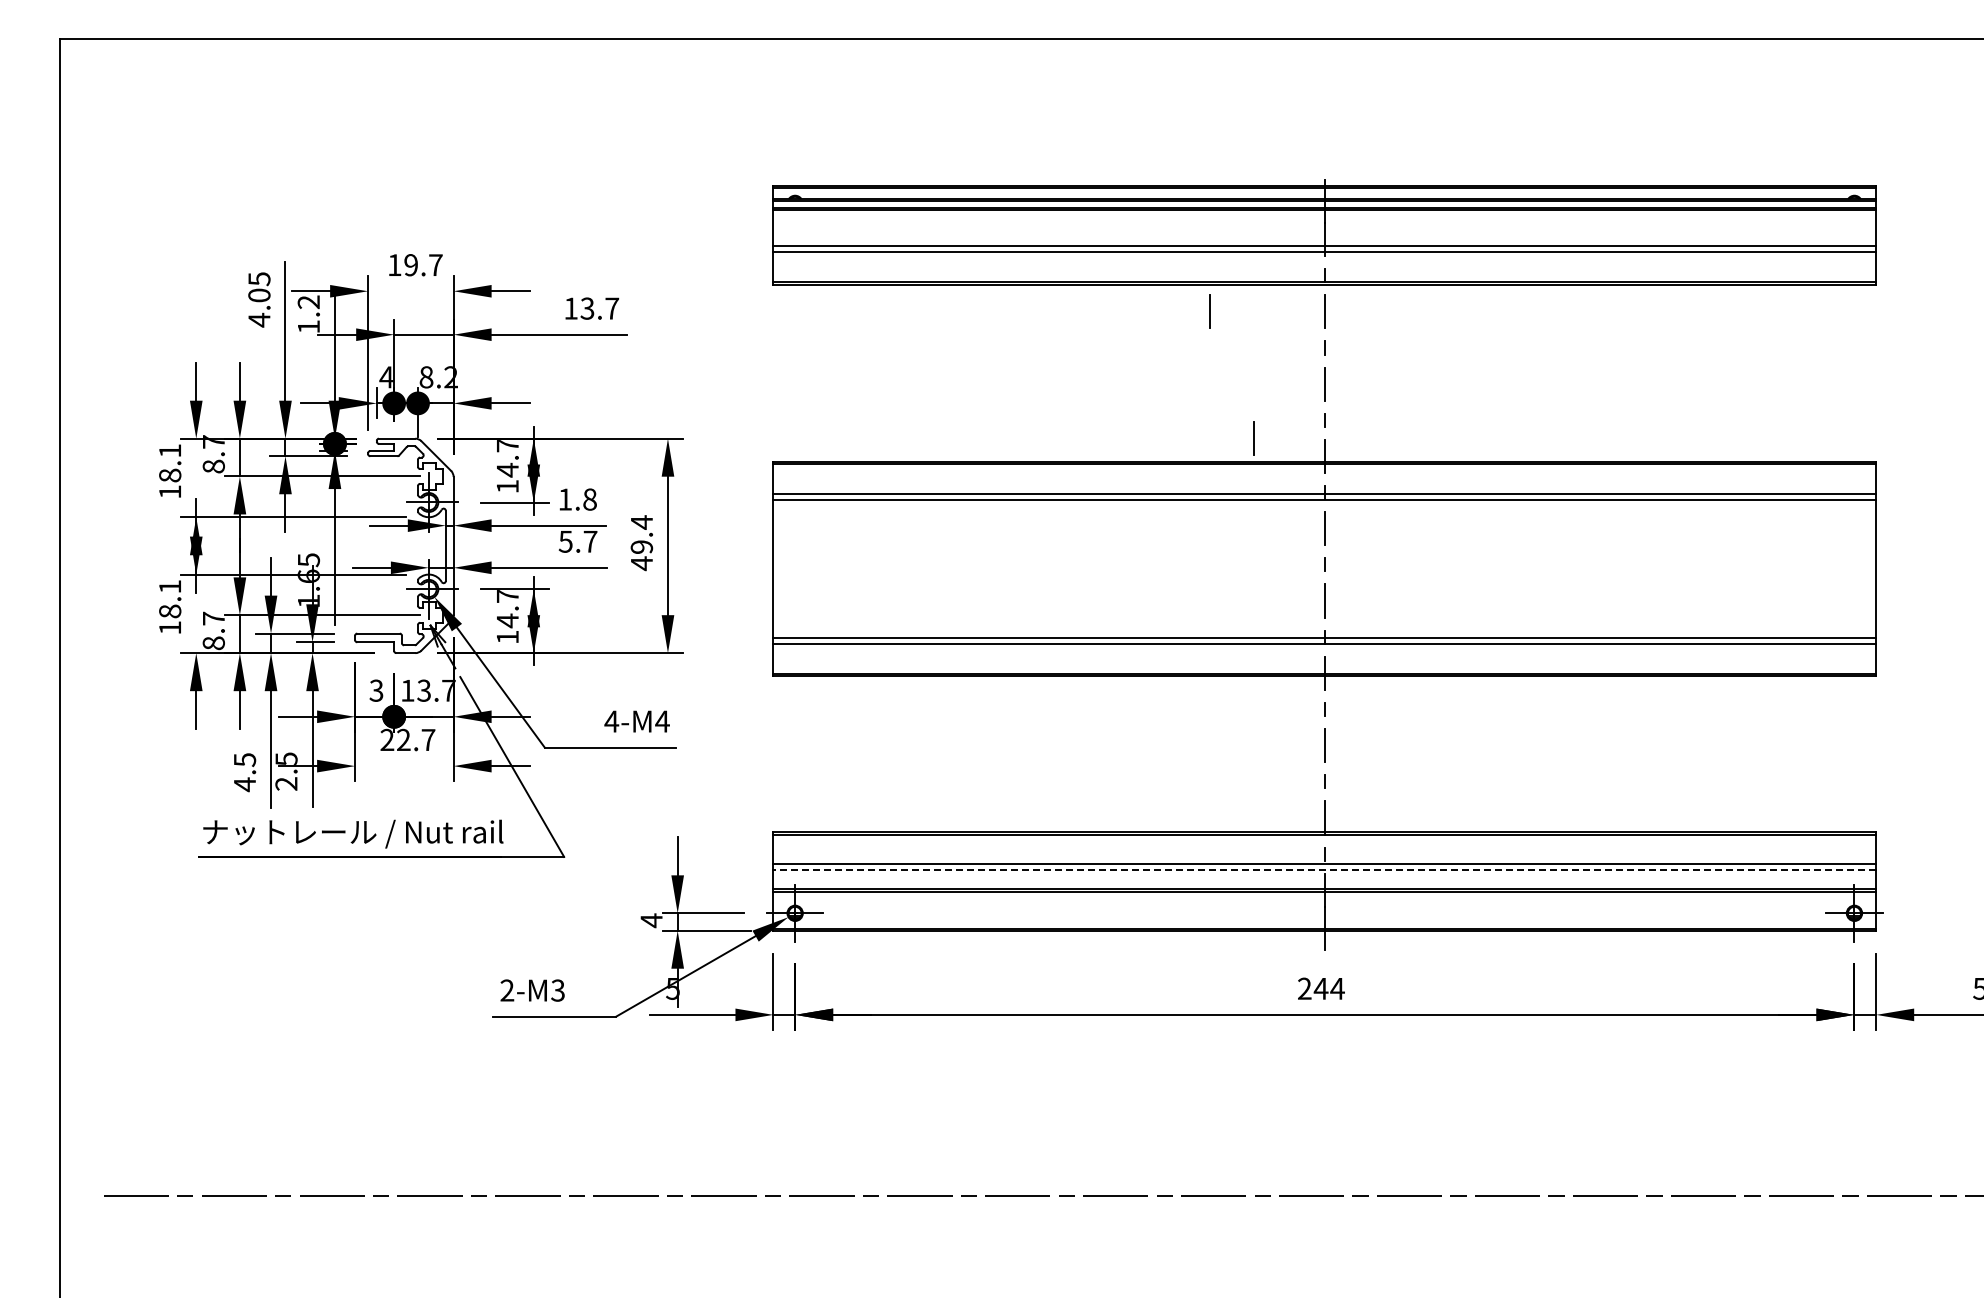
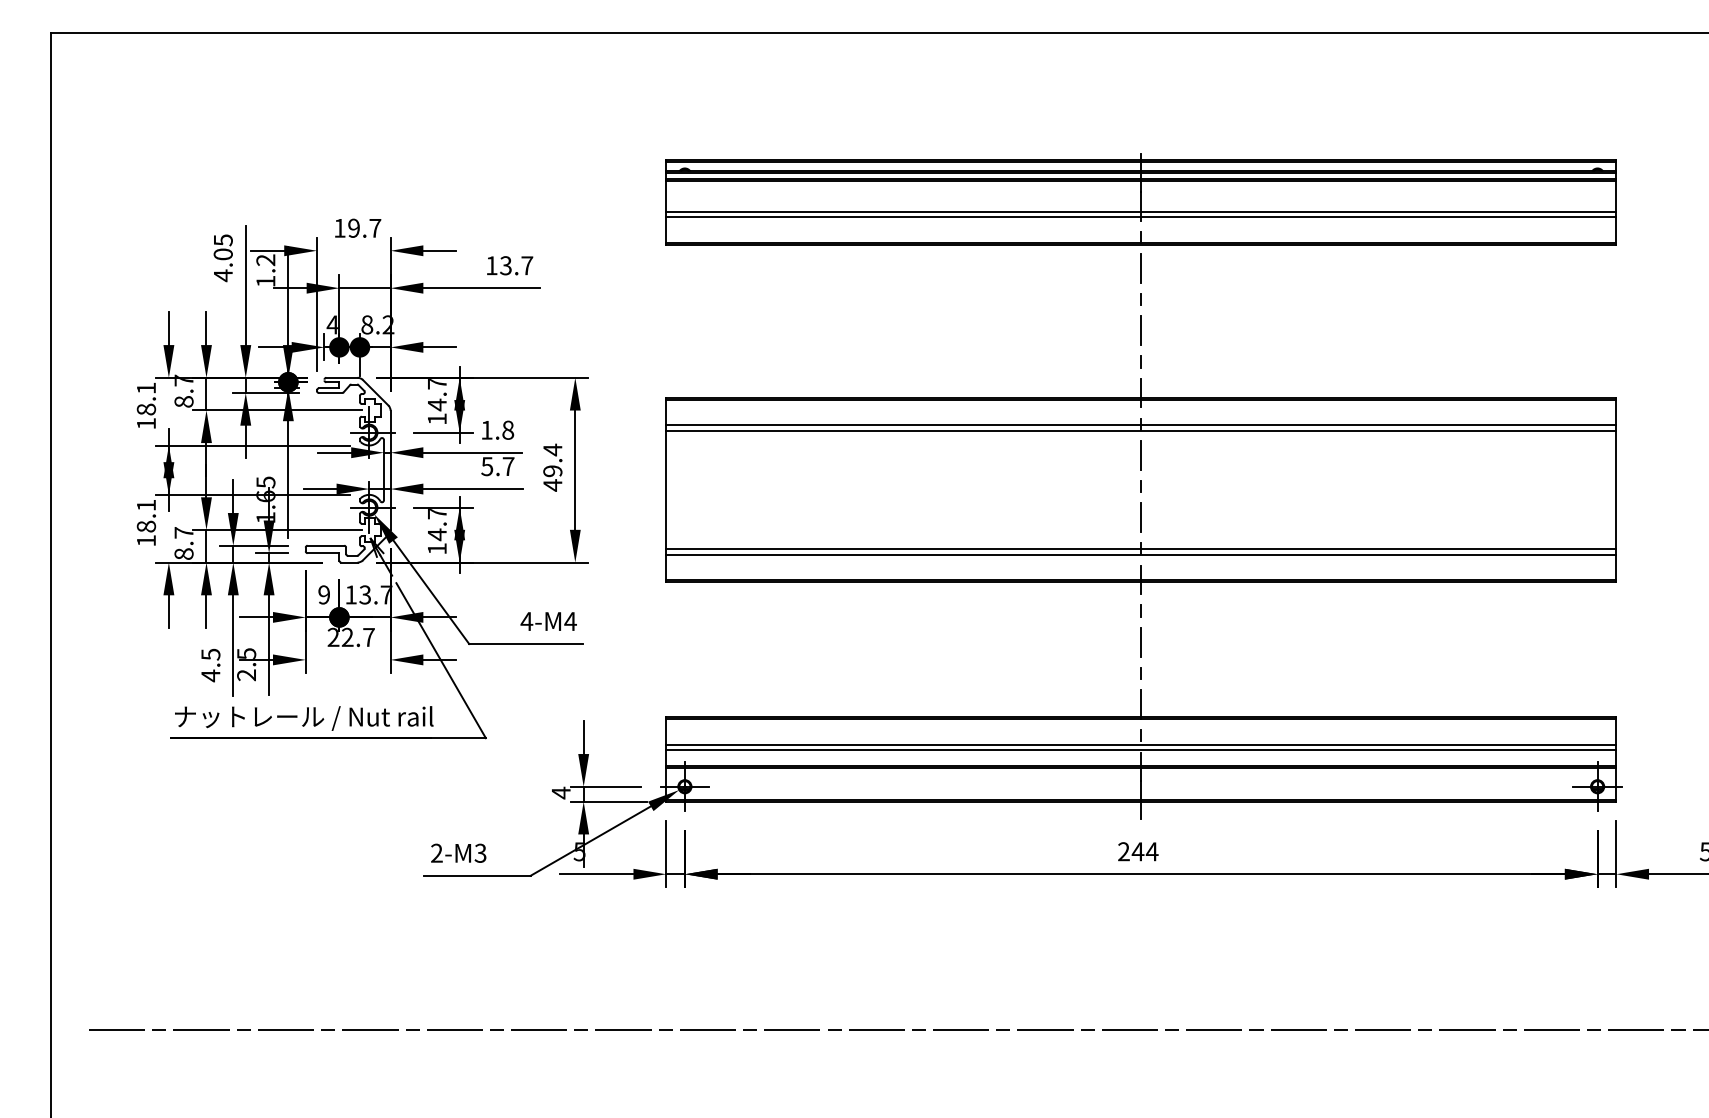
line: (1209, 311) -> (1041, 268), removed
line: (1253, 438) -> (1079, 377), removed
text: (376, 690) -> (324, 594), 3 -> 9
line: (1324, 870) -> (1140, 749), dashed -> solid

